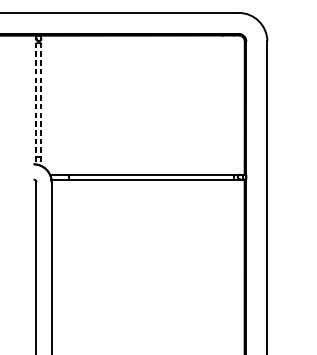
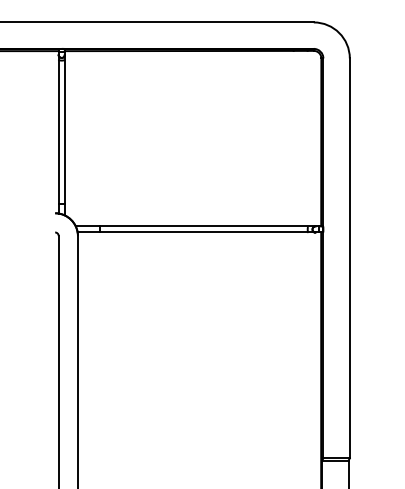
line: (36, 99) -> (58, 131), dashed -> solid
line: (41, 100) -> (64, 132), dashed -> solid

